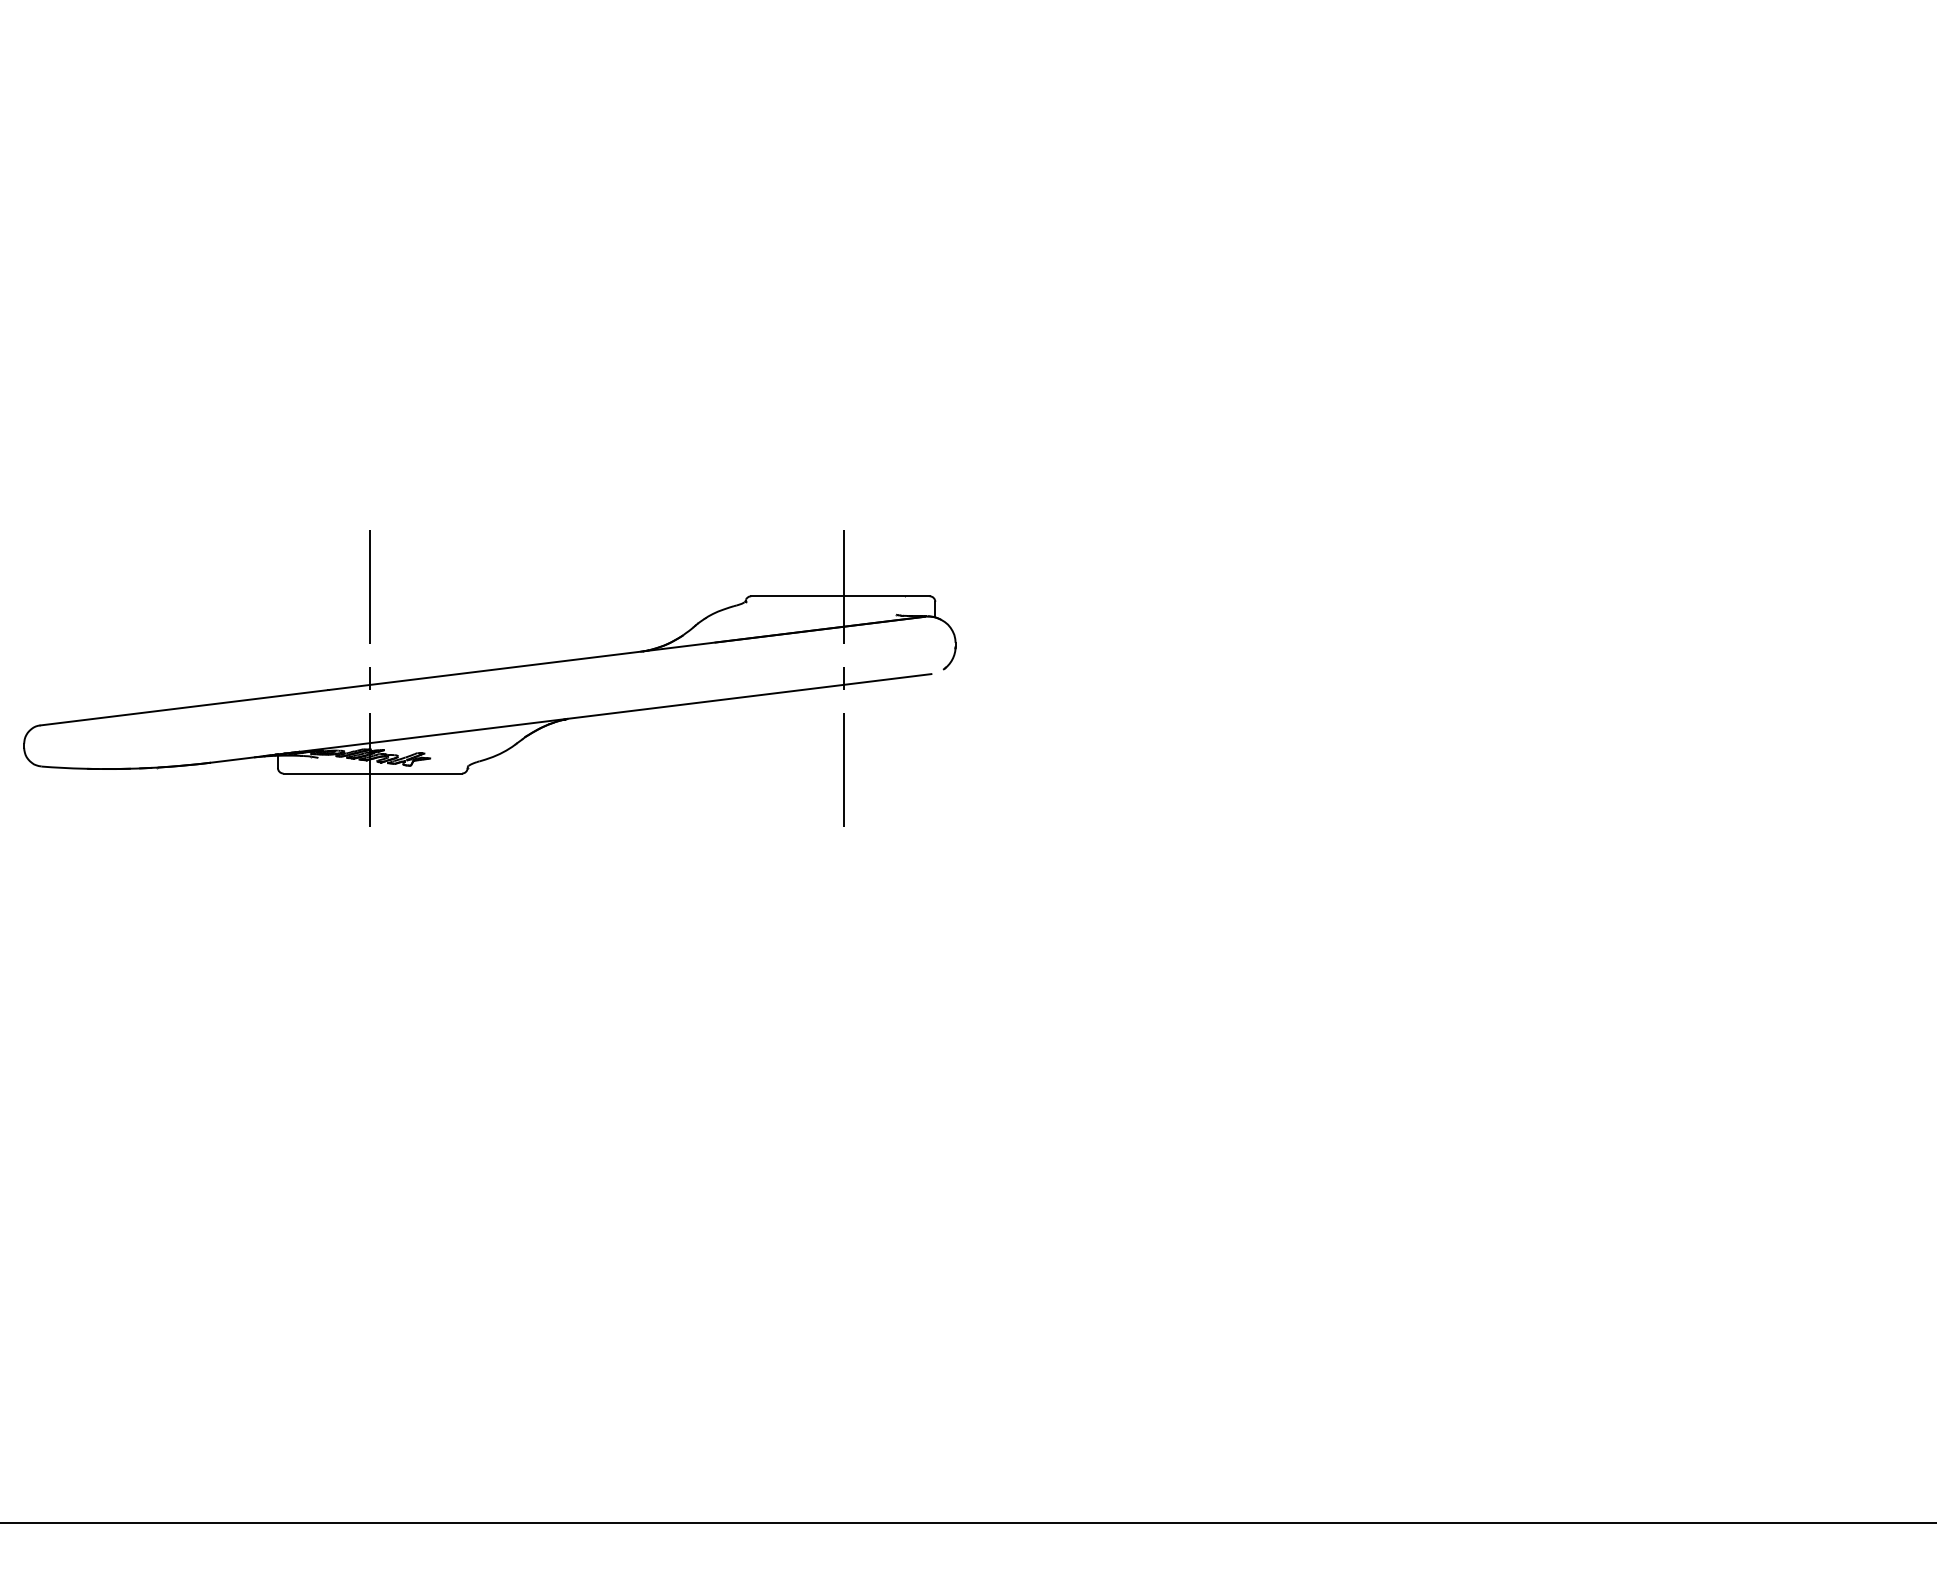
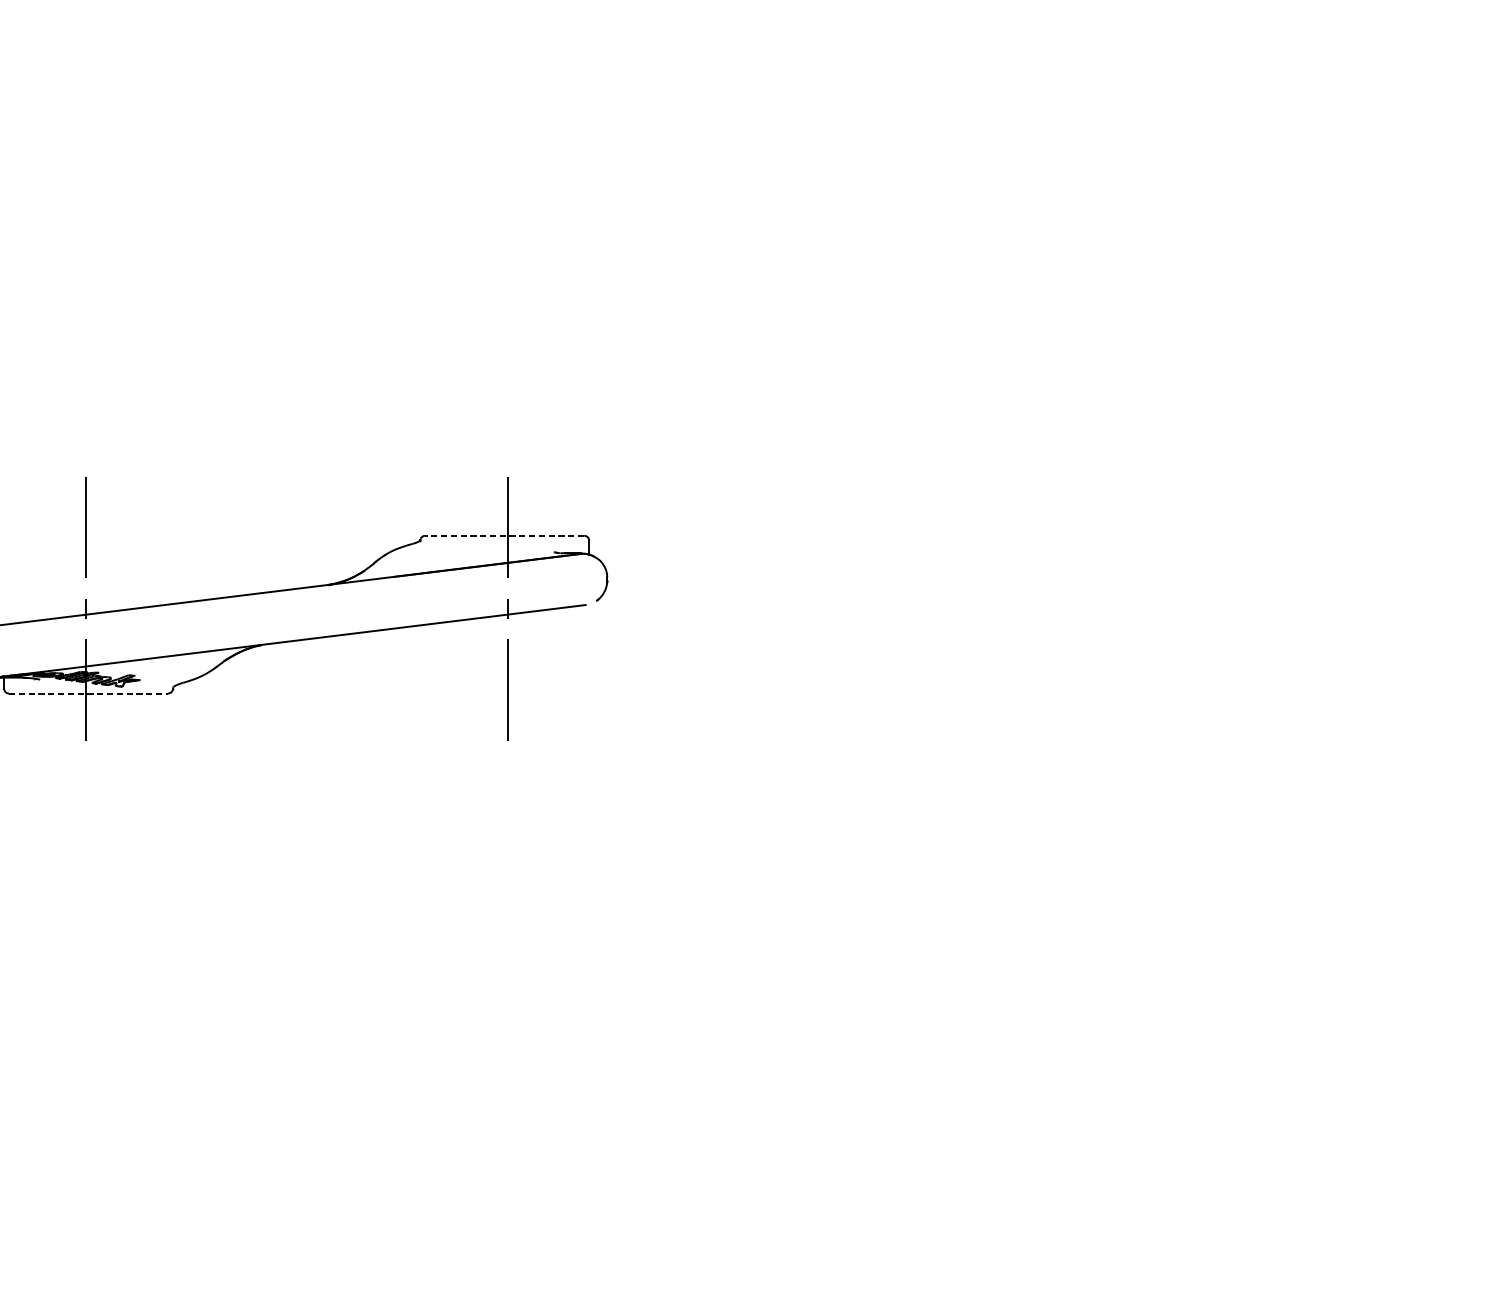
line: (839, 596) -> (503, 535), solid -> dashed
line: (373, 773) -> (89, 693), solid -> dashed

